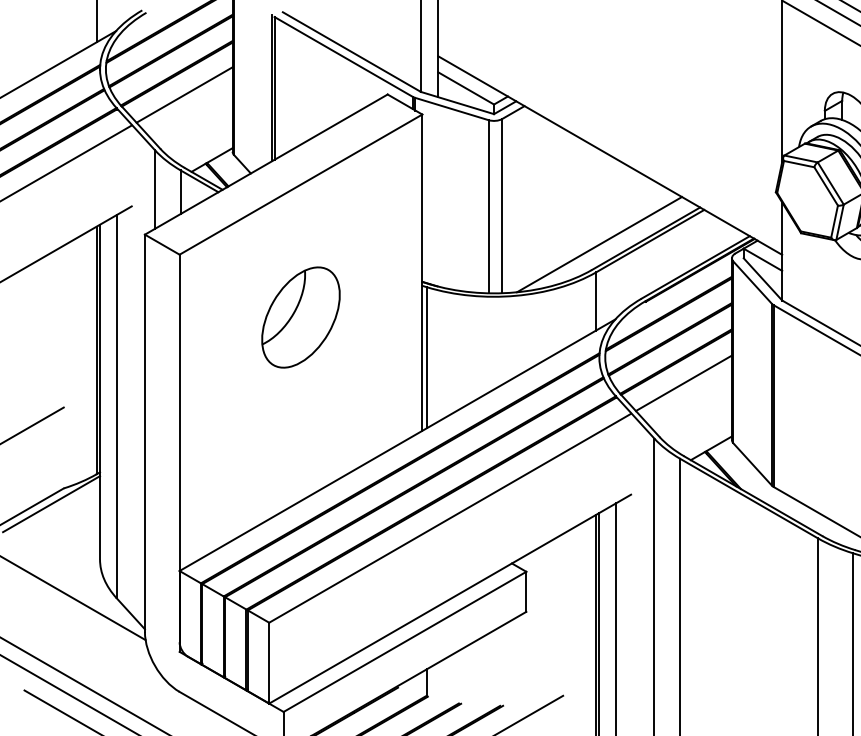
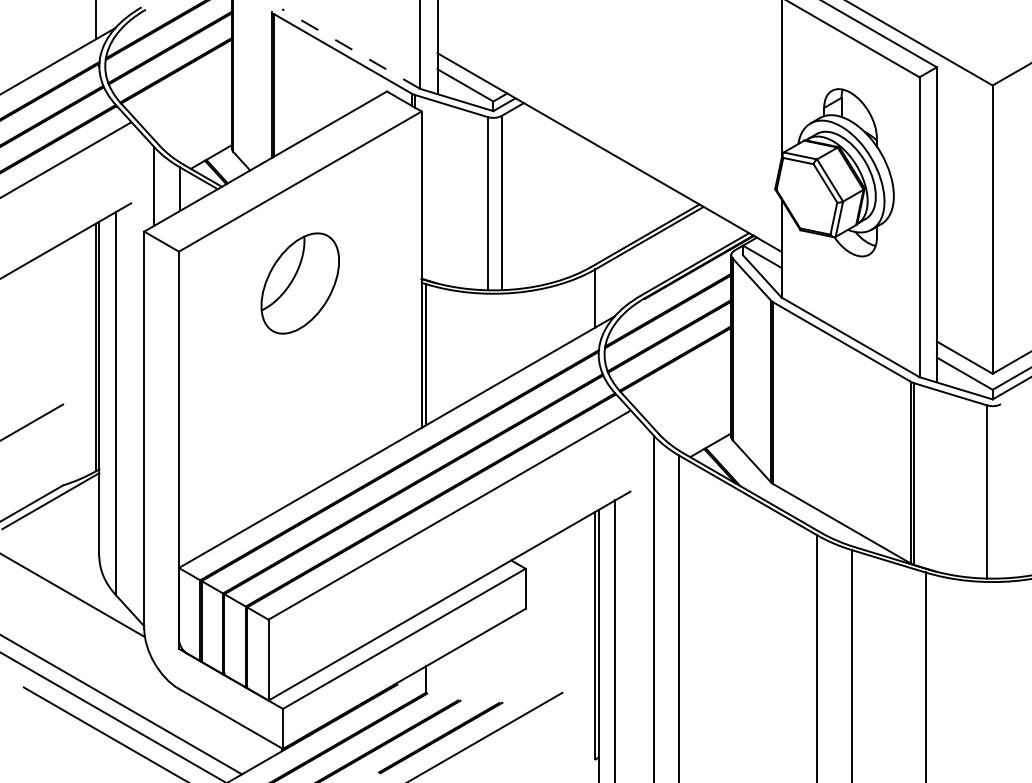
line: (352, 52) -> (351, 49), solid -> dashed
line: (184, 94) -> (183, 91), removed
line: (599, 244) -> (598, 241), removed
part: (300, 317) -> (299, 283), moved
line: (684, 383) -> (683, 380), removed

